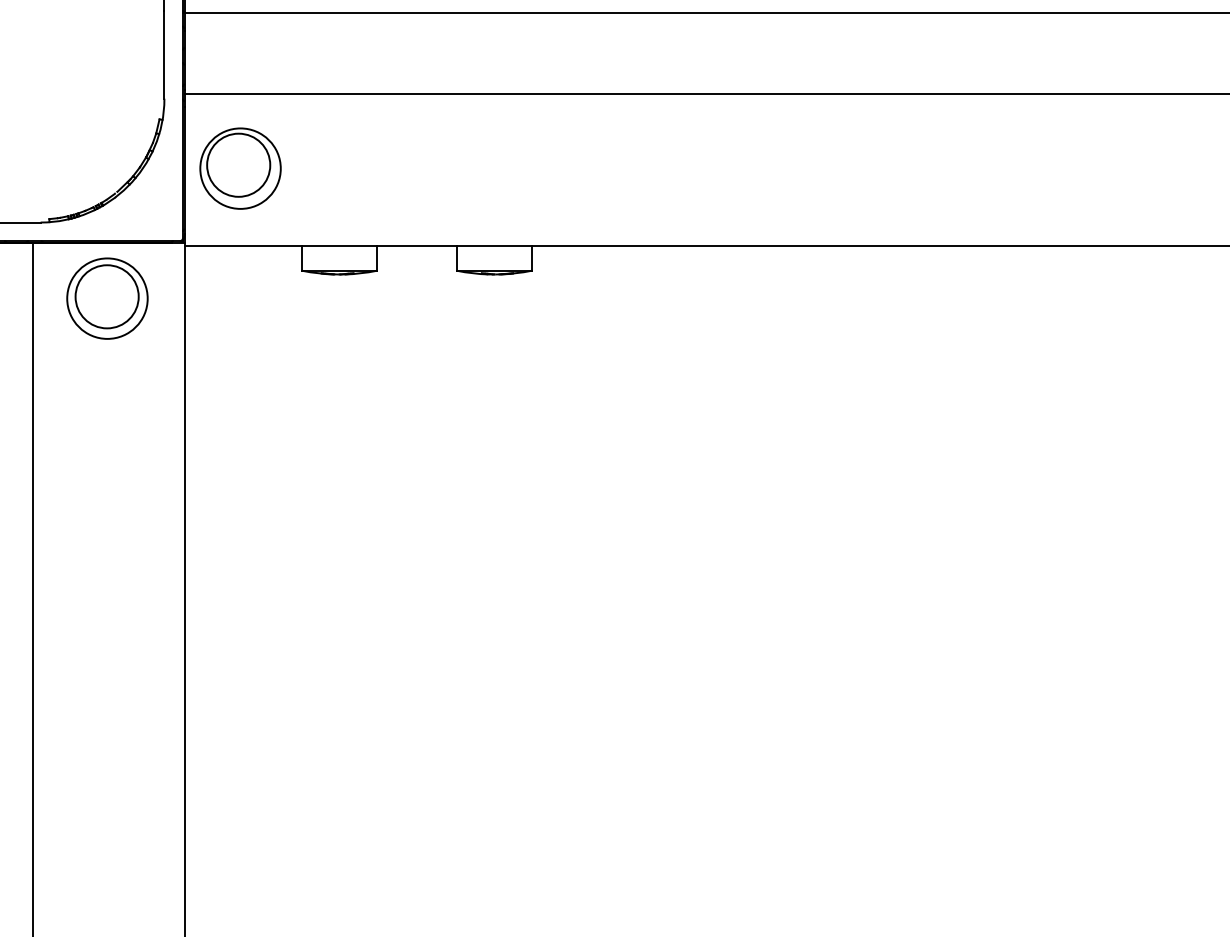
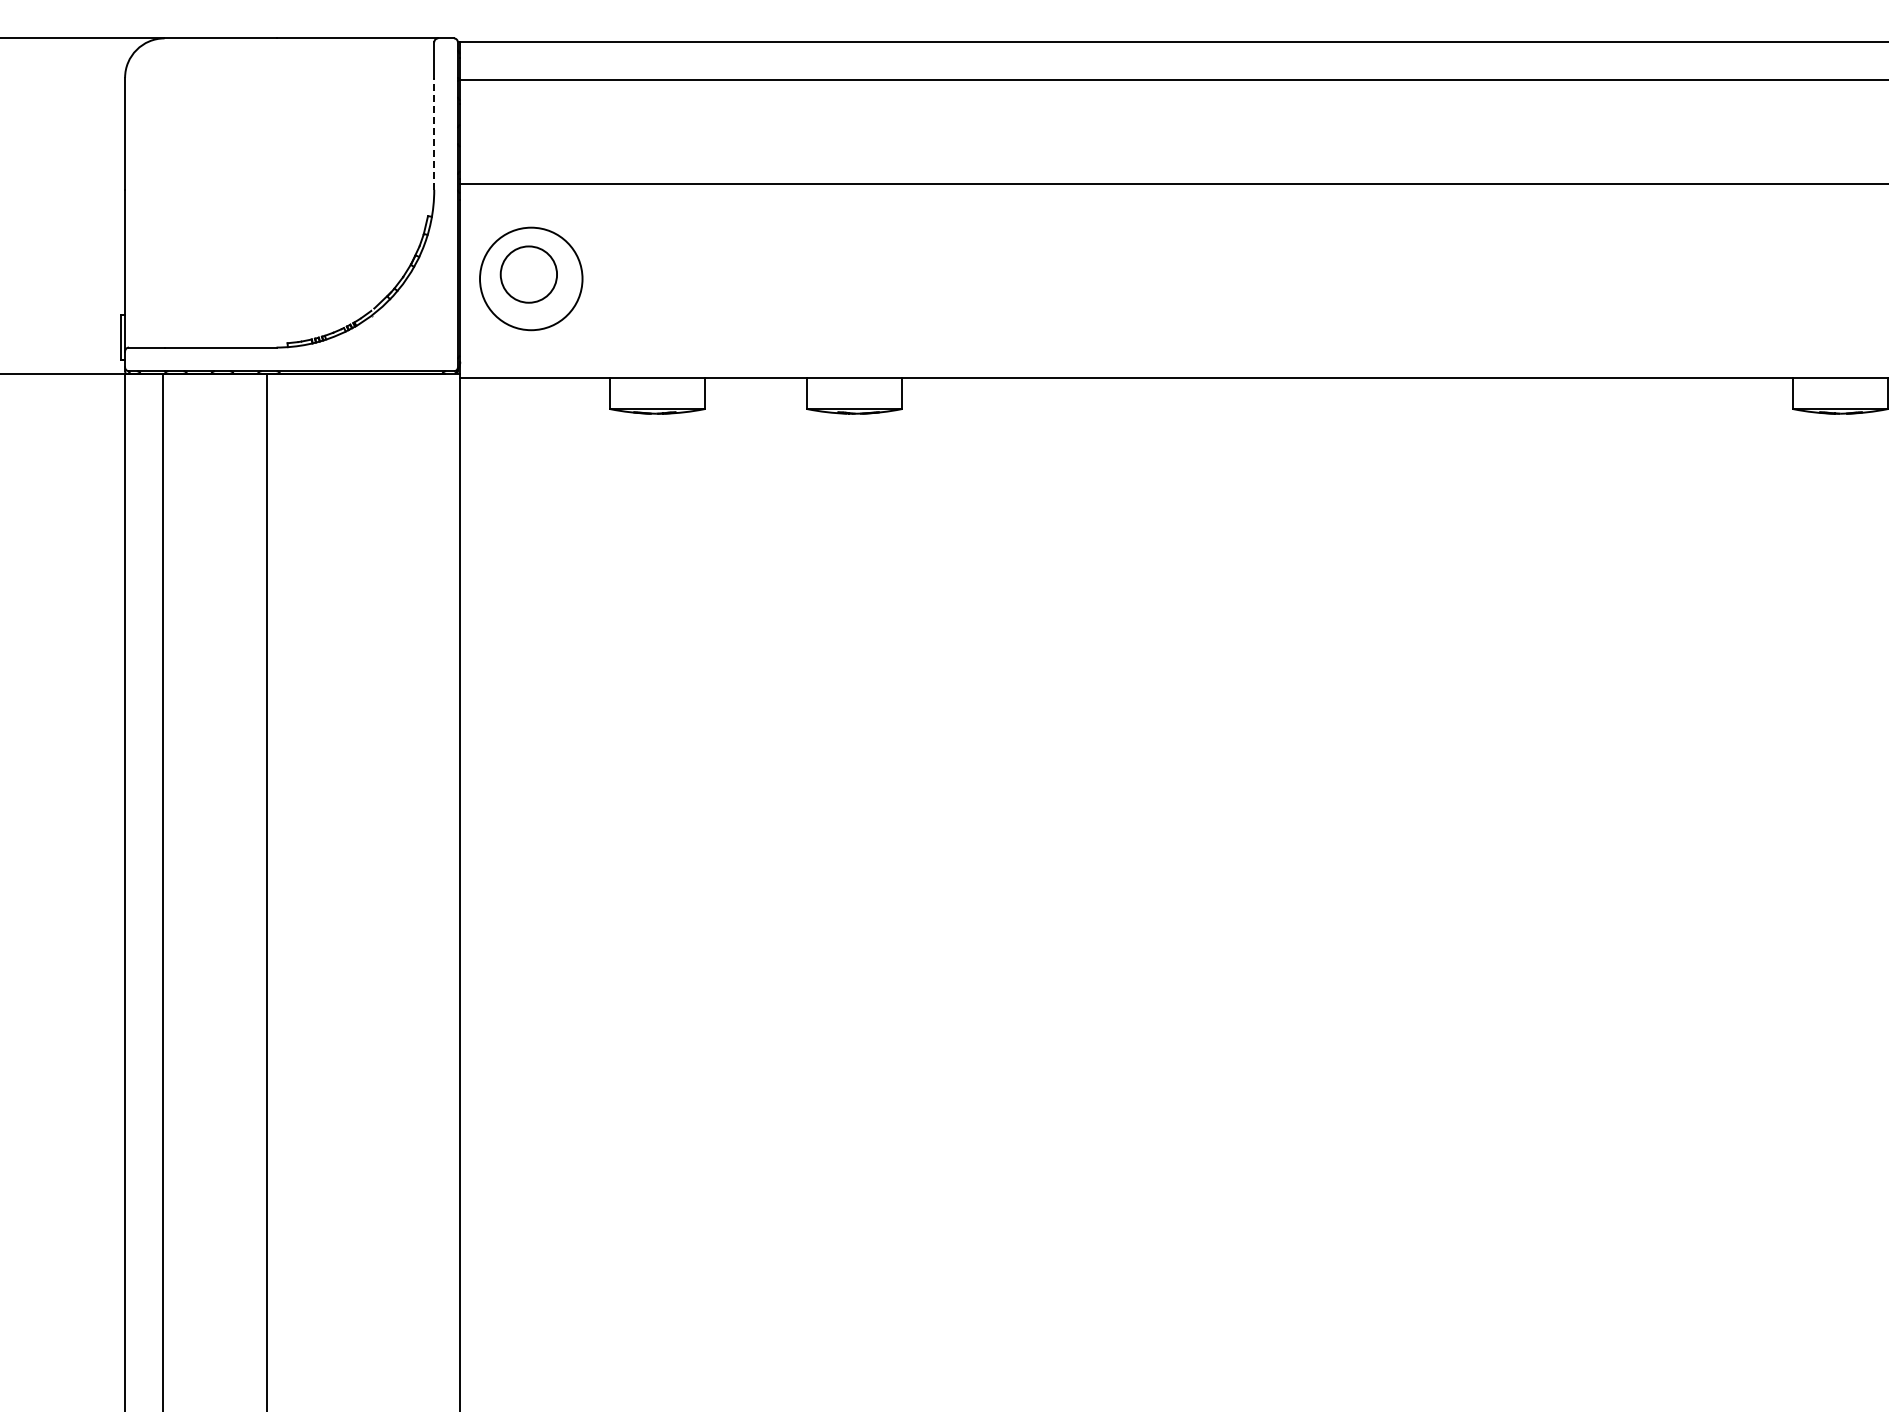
line: (164, 54) -> (434, 133), solid -> dashed
circle: (238, 165) -> (528, 274), size x0.7
part: (107, 298) -> (361, 444), removed

